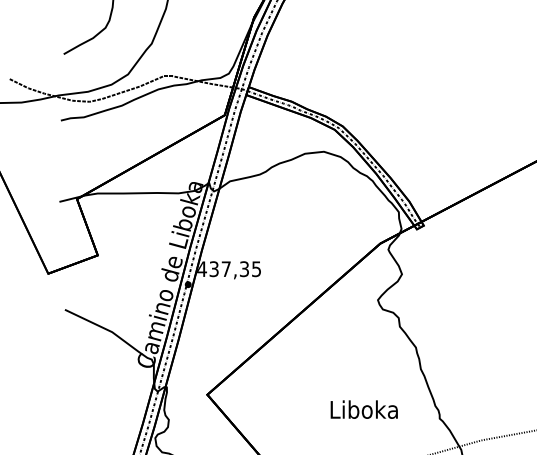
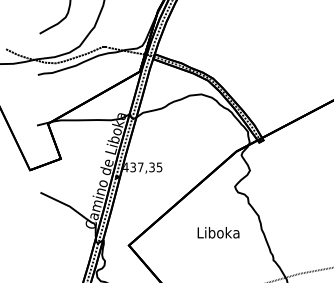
text: (364, 409) -> (218, 232), moved

